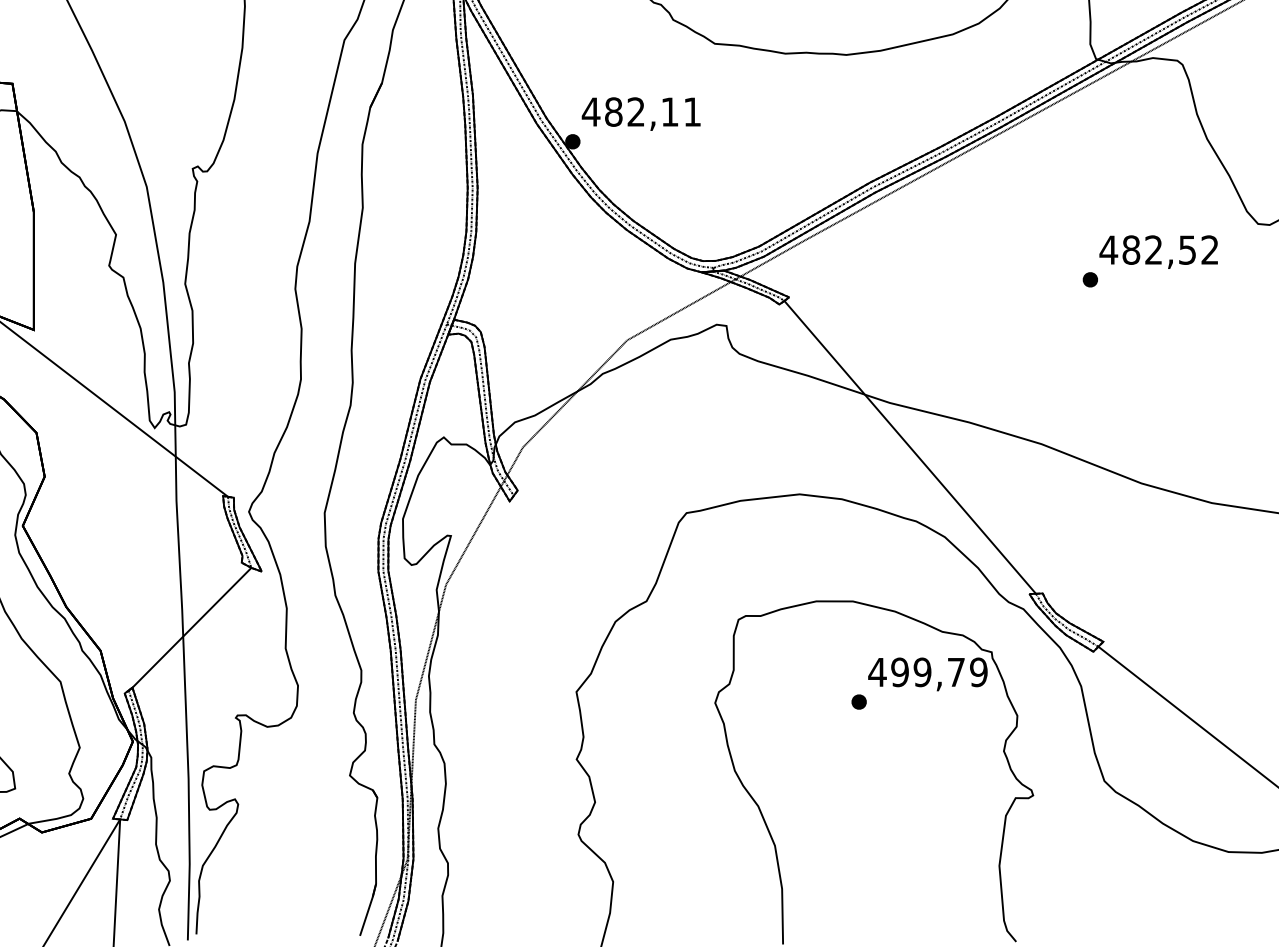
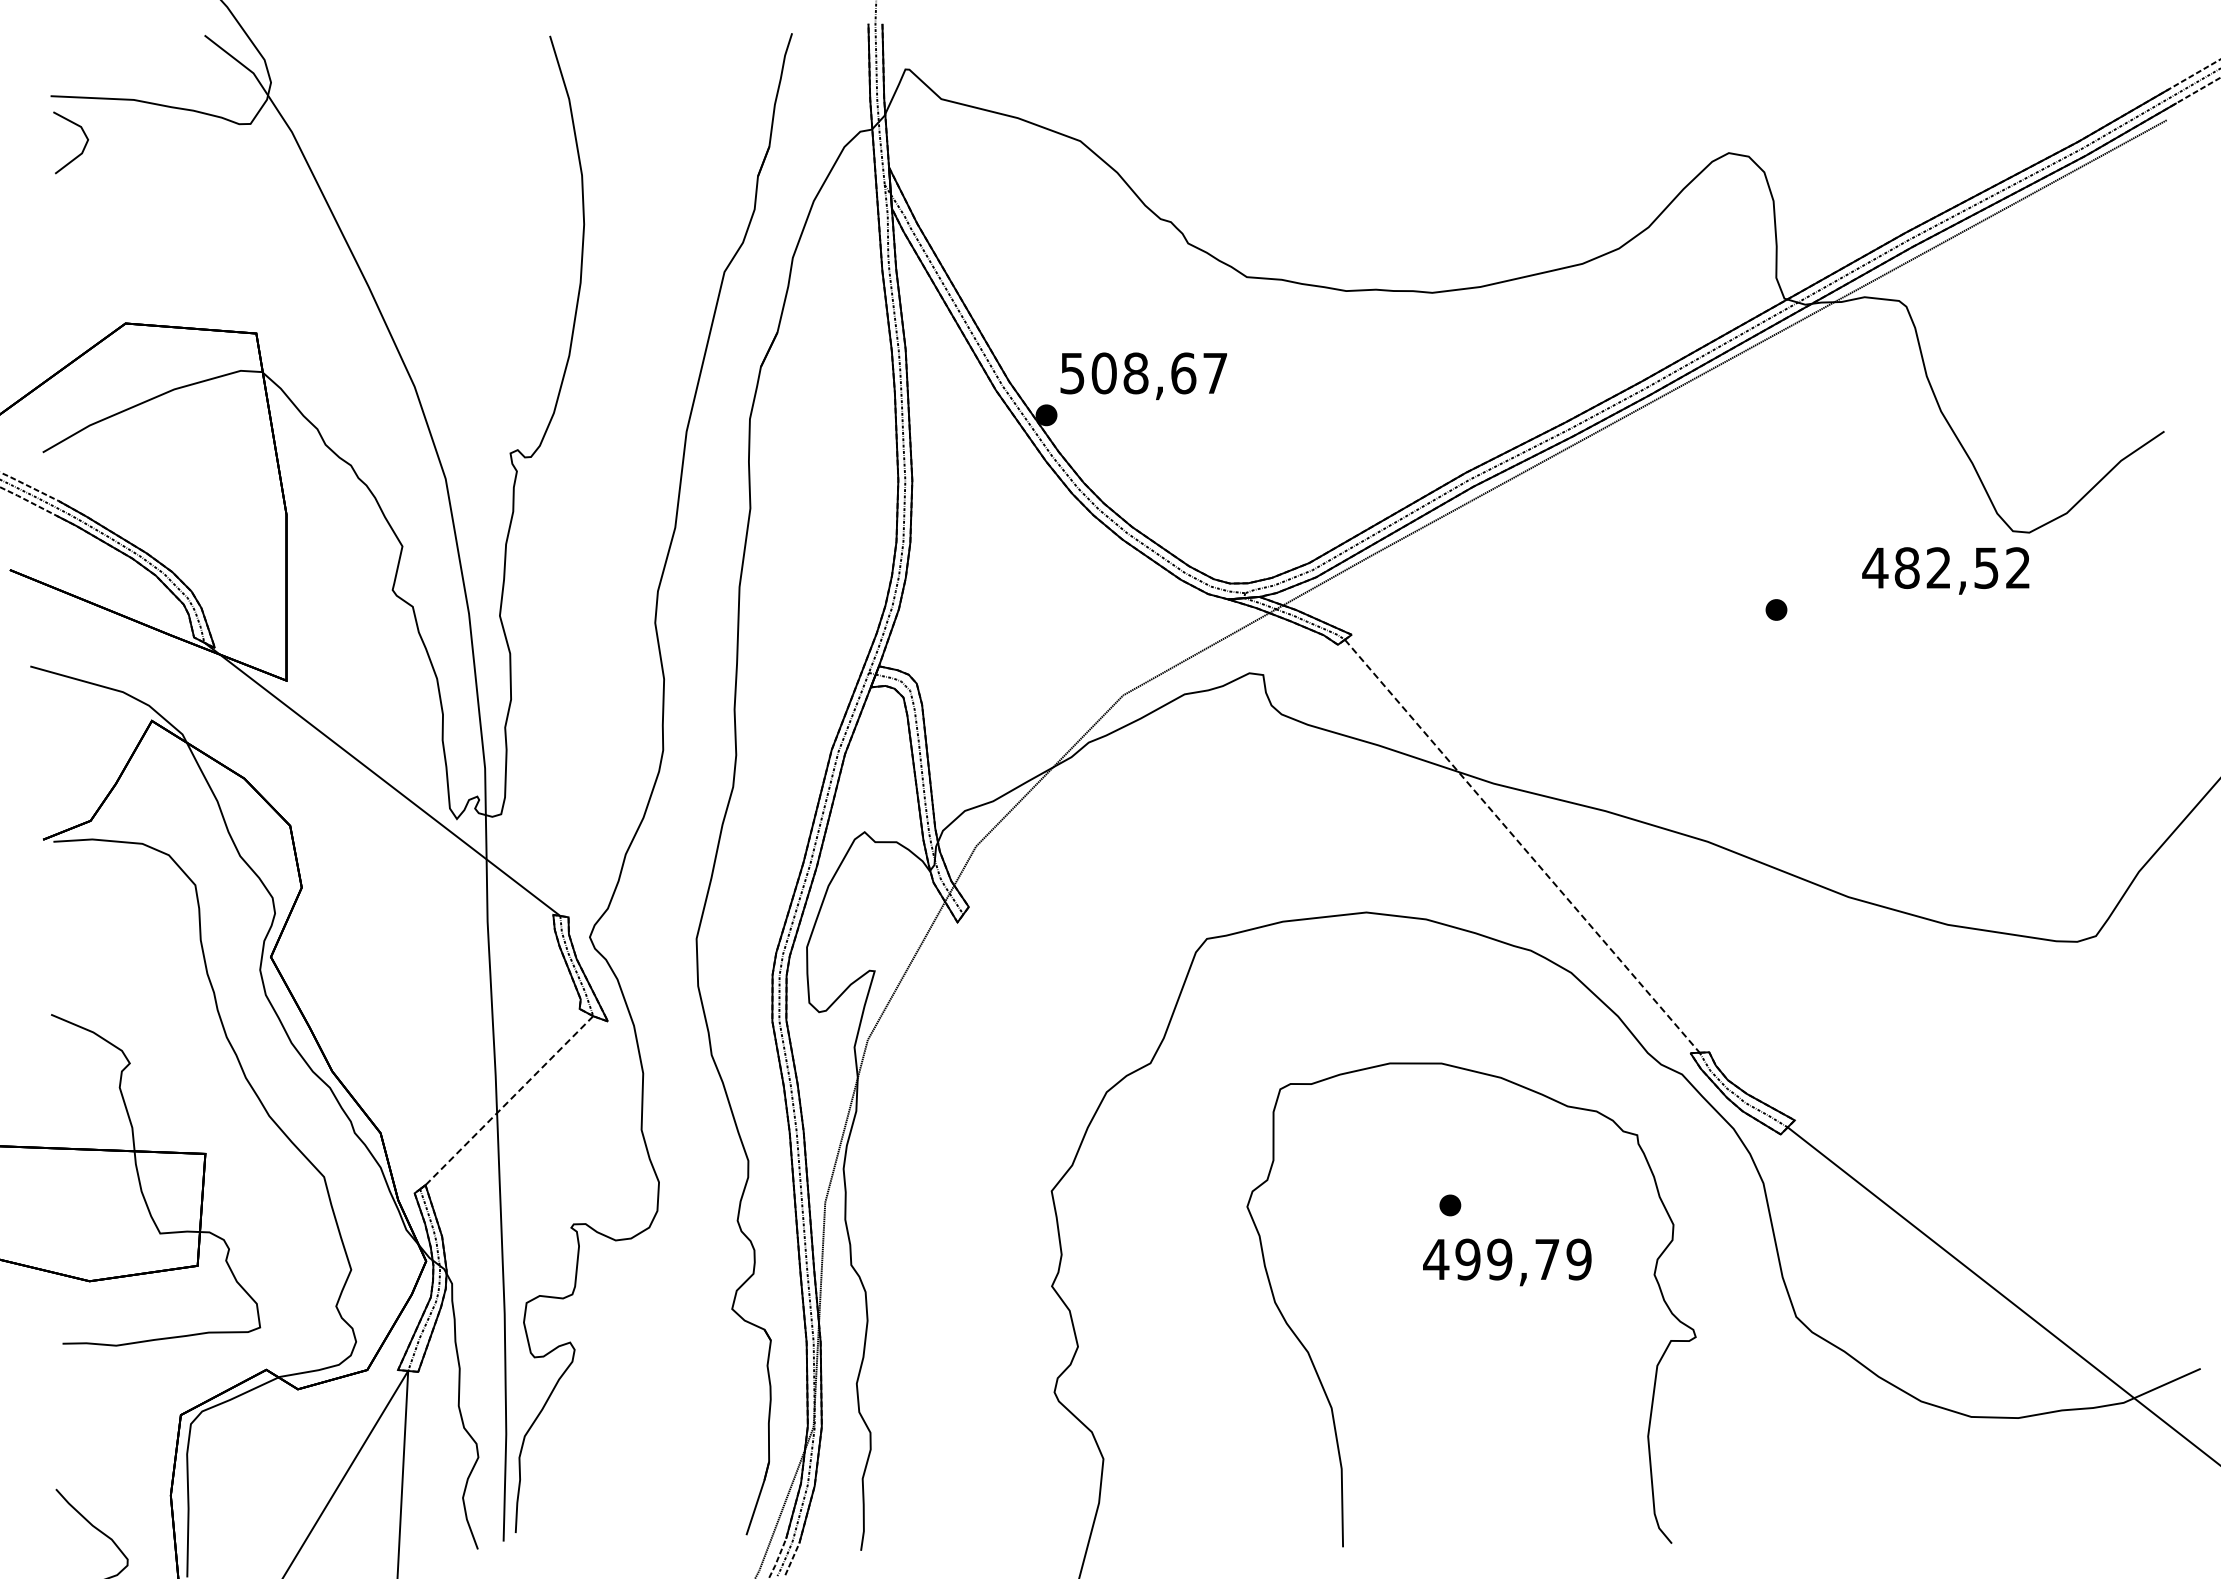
text: (641, 112) -> (1143, 373), 482,11 -> 508,67
text: (1158, 251) -> (1945, 570), moved
line: (910, 447) -> (1522, 846), solid -> dashed
line: (192, 628) -> (509, 1101), solid -> dashed
text: (928, 674) -> (1507, 1262), moved

